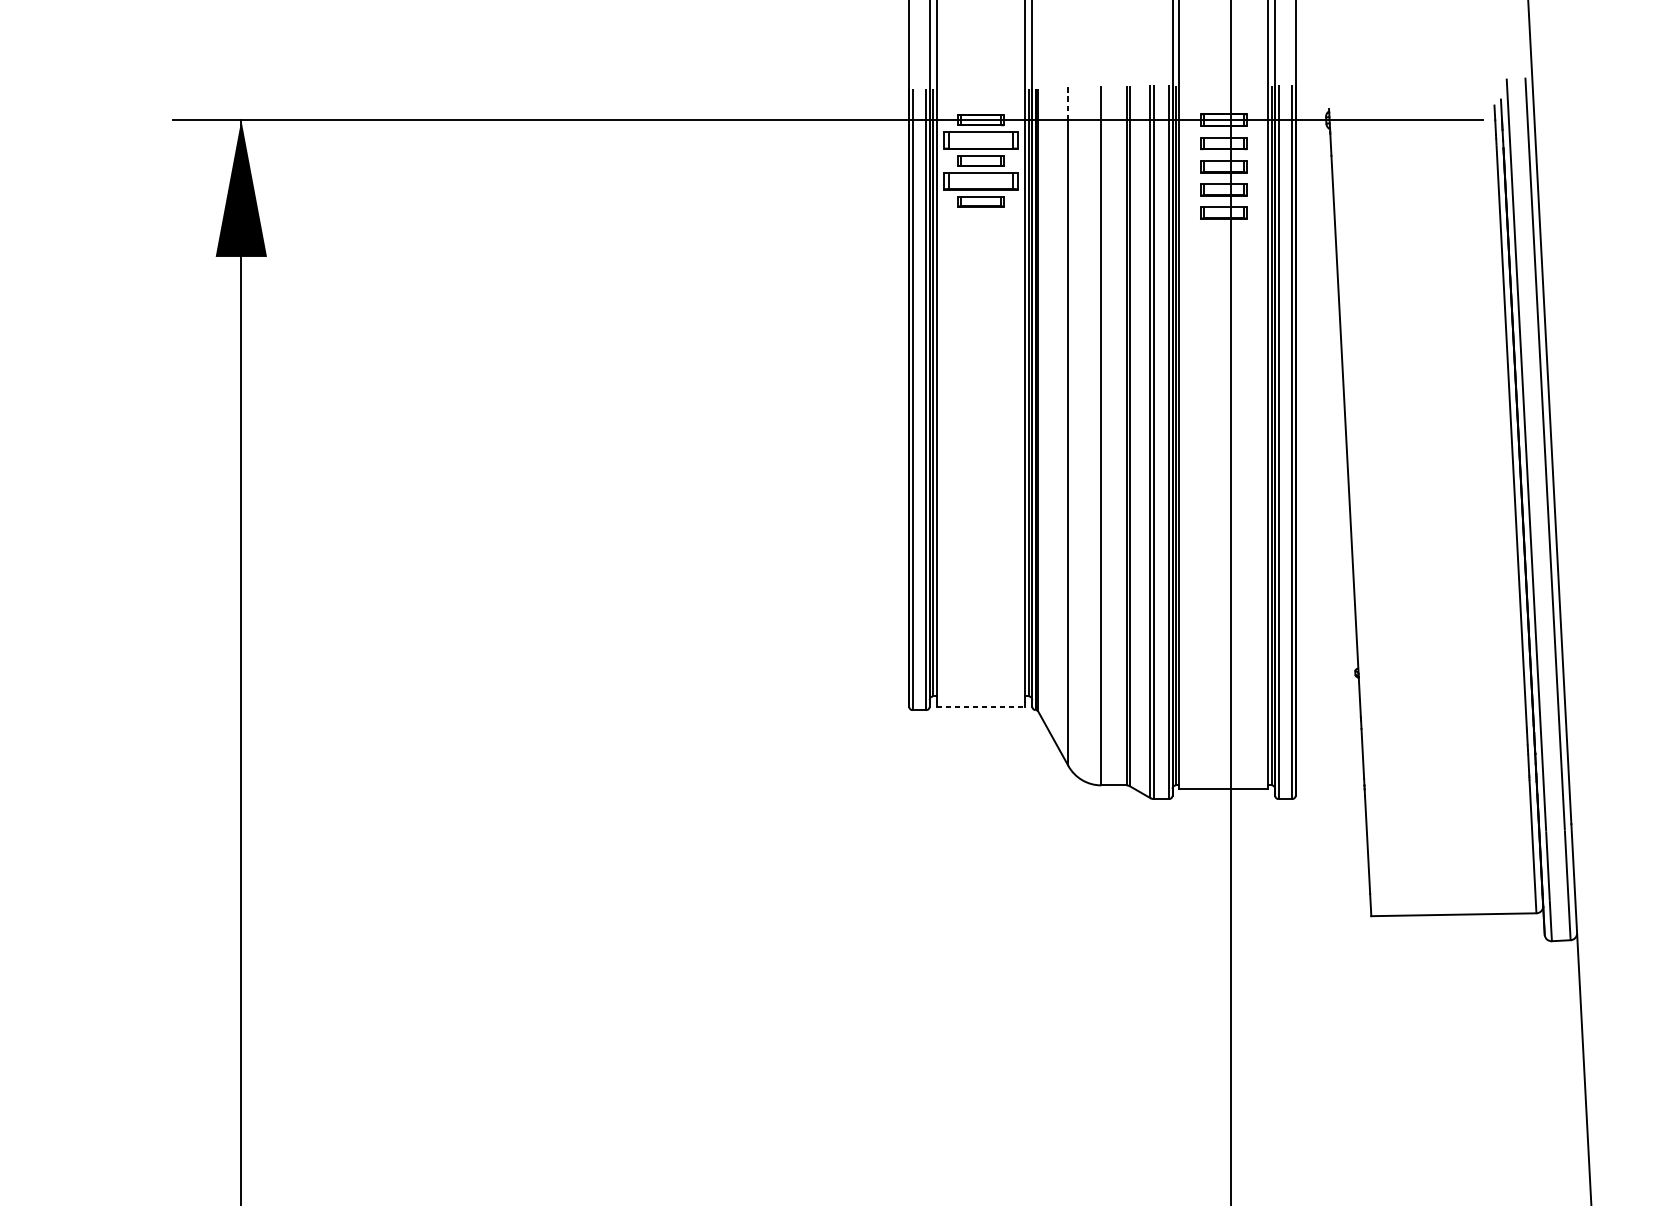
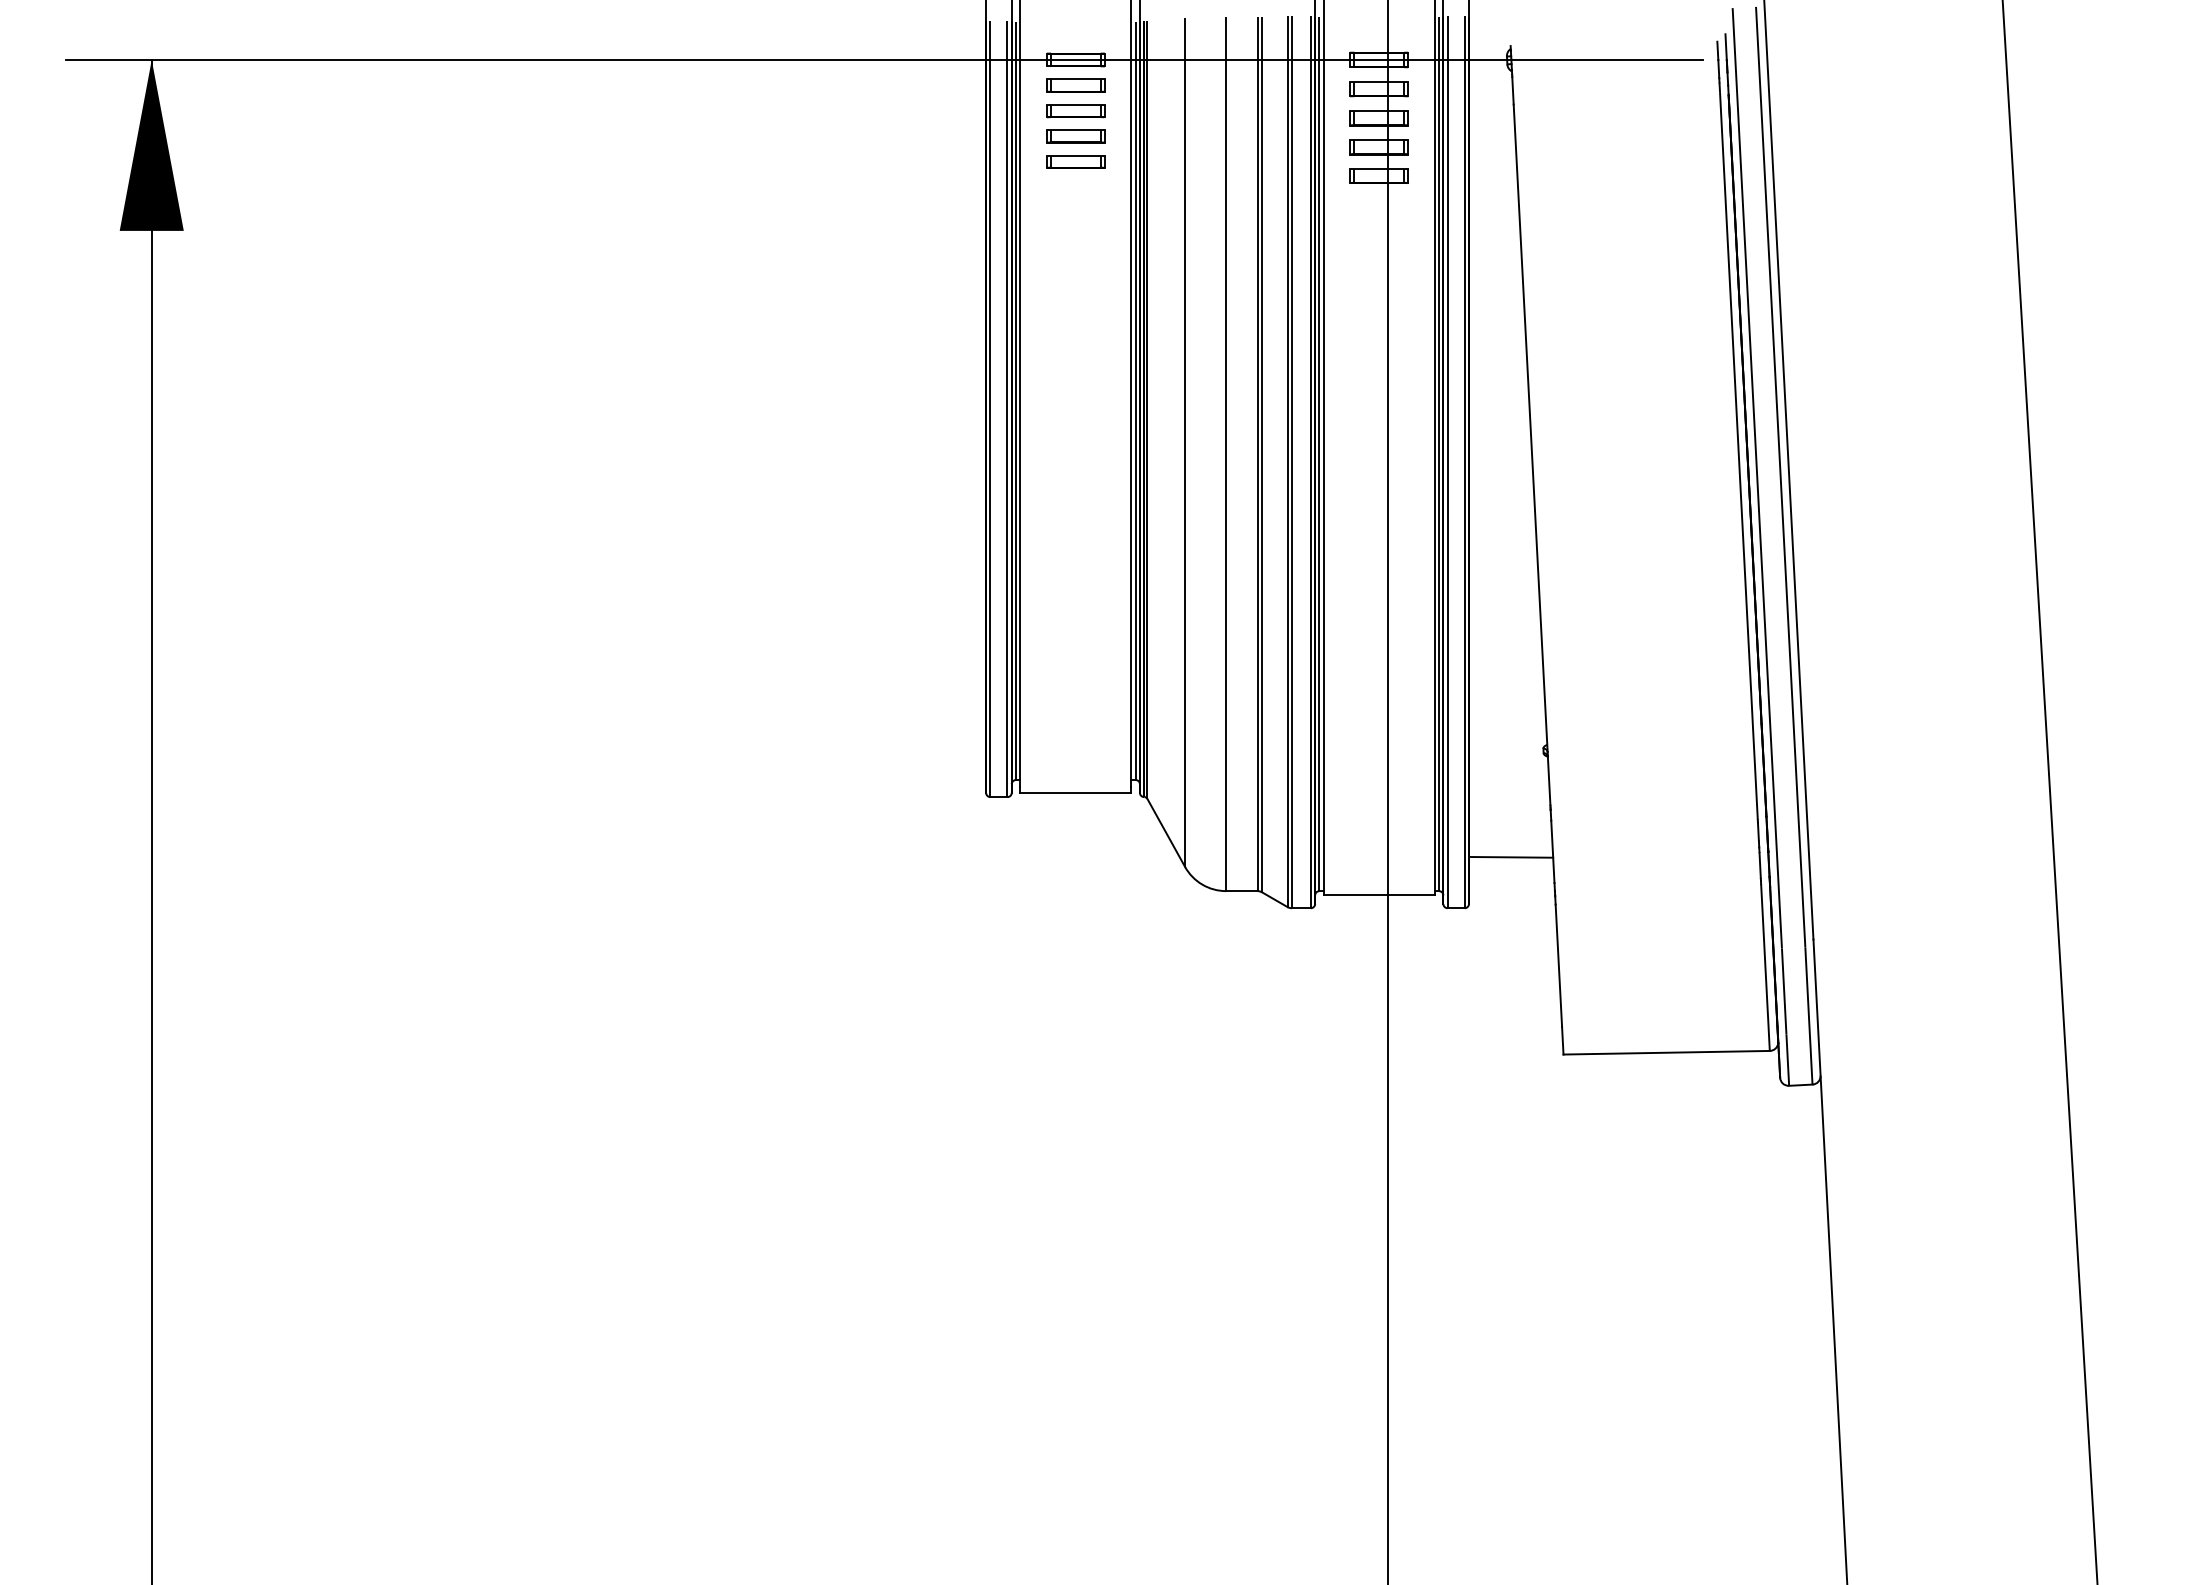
line: (1068, 102) -> (1185, 38), dashed -> solid
part: (980, 140) -> (1075, 85), size x0.62
part: (980, 181) -> (1075, 136), size x0.62
line: (980, 706) -> (1075, 792), dashed -> solid
line: (1328, 757) -> (1510, 856), added

